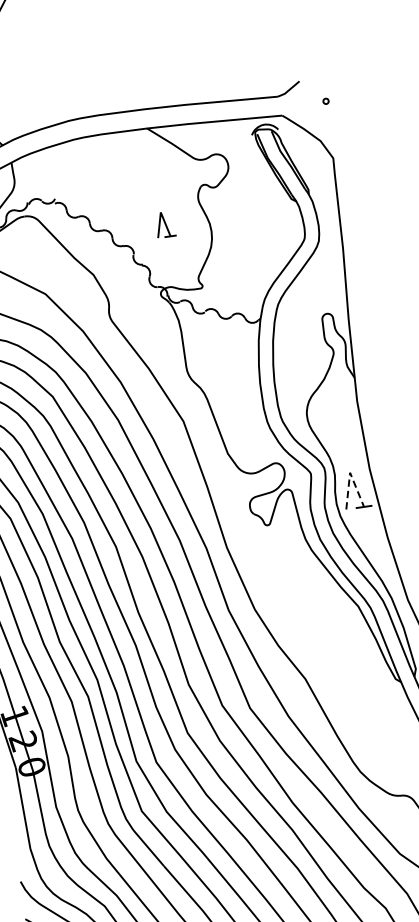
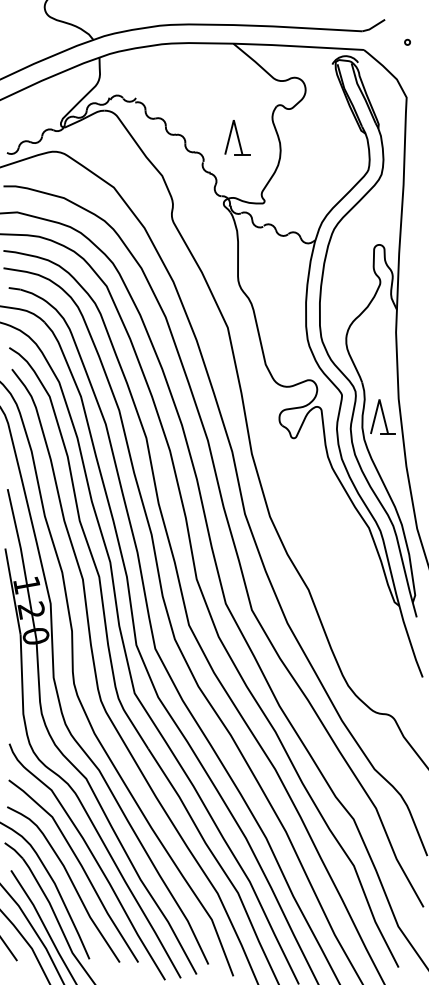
part: (165, 224) -> (237, 137), size x1.43
line: (350, 472) -> (379, 399), dashed -> solid

